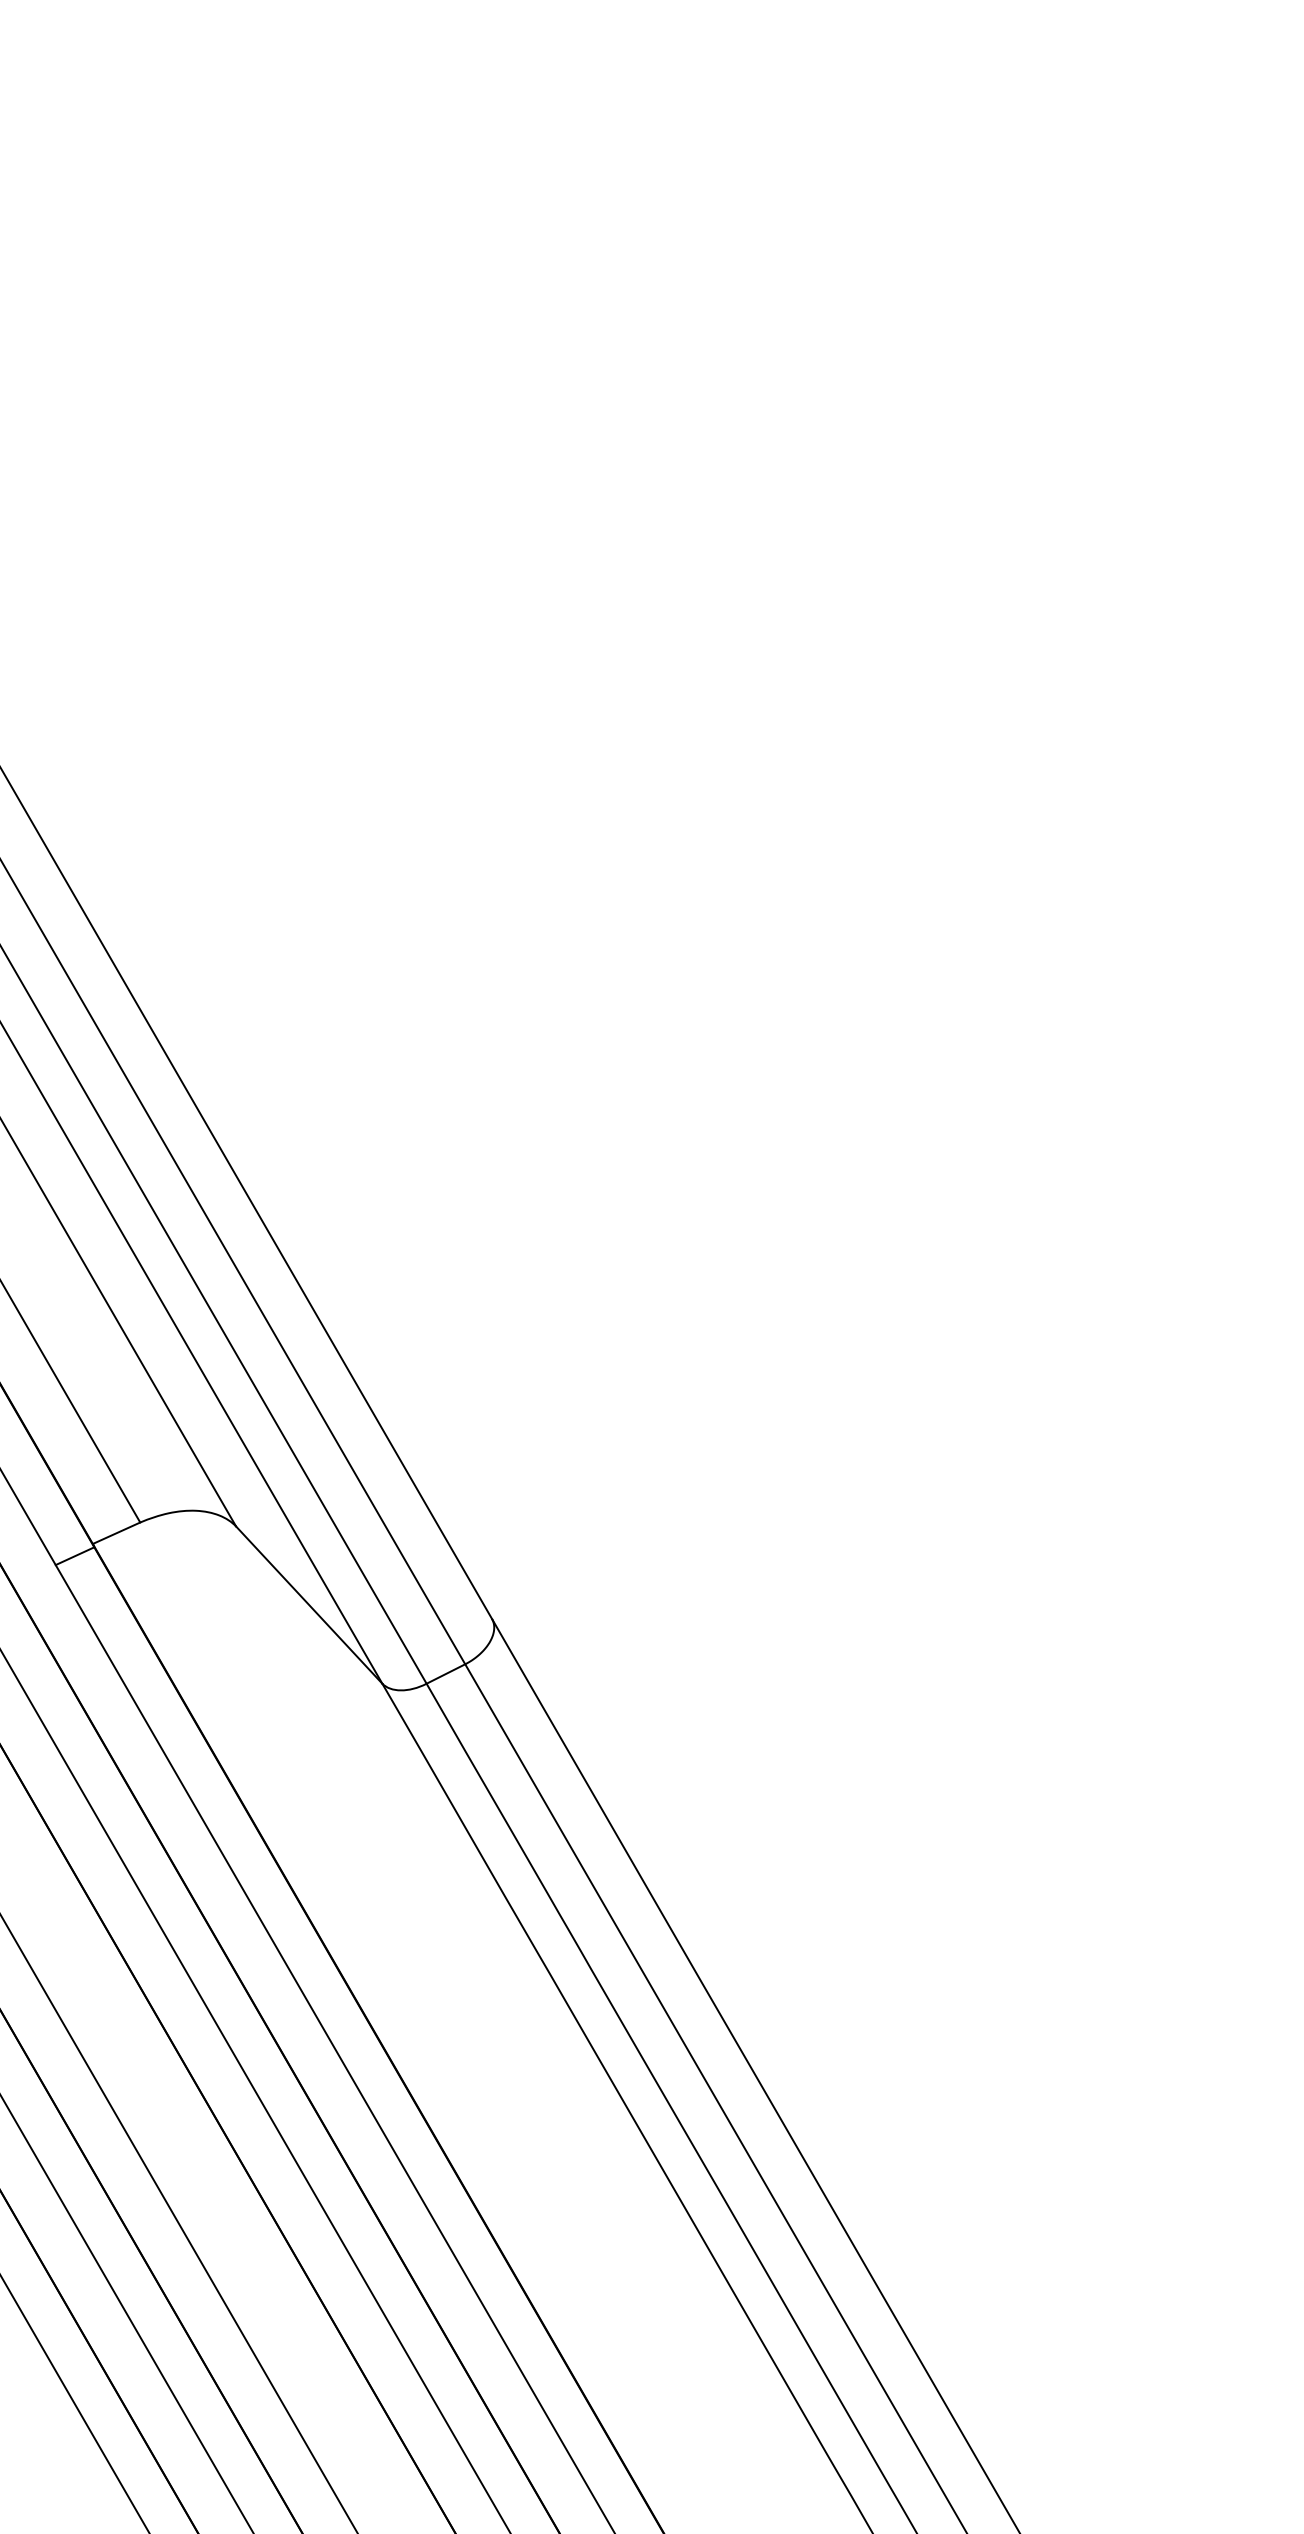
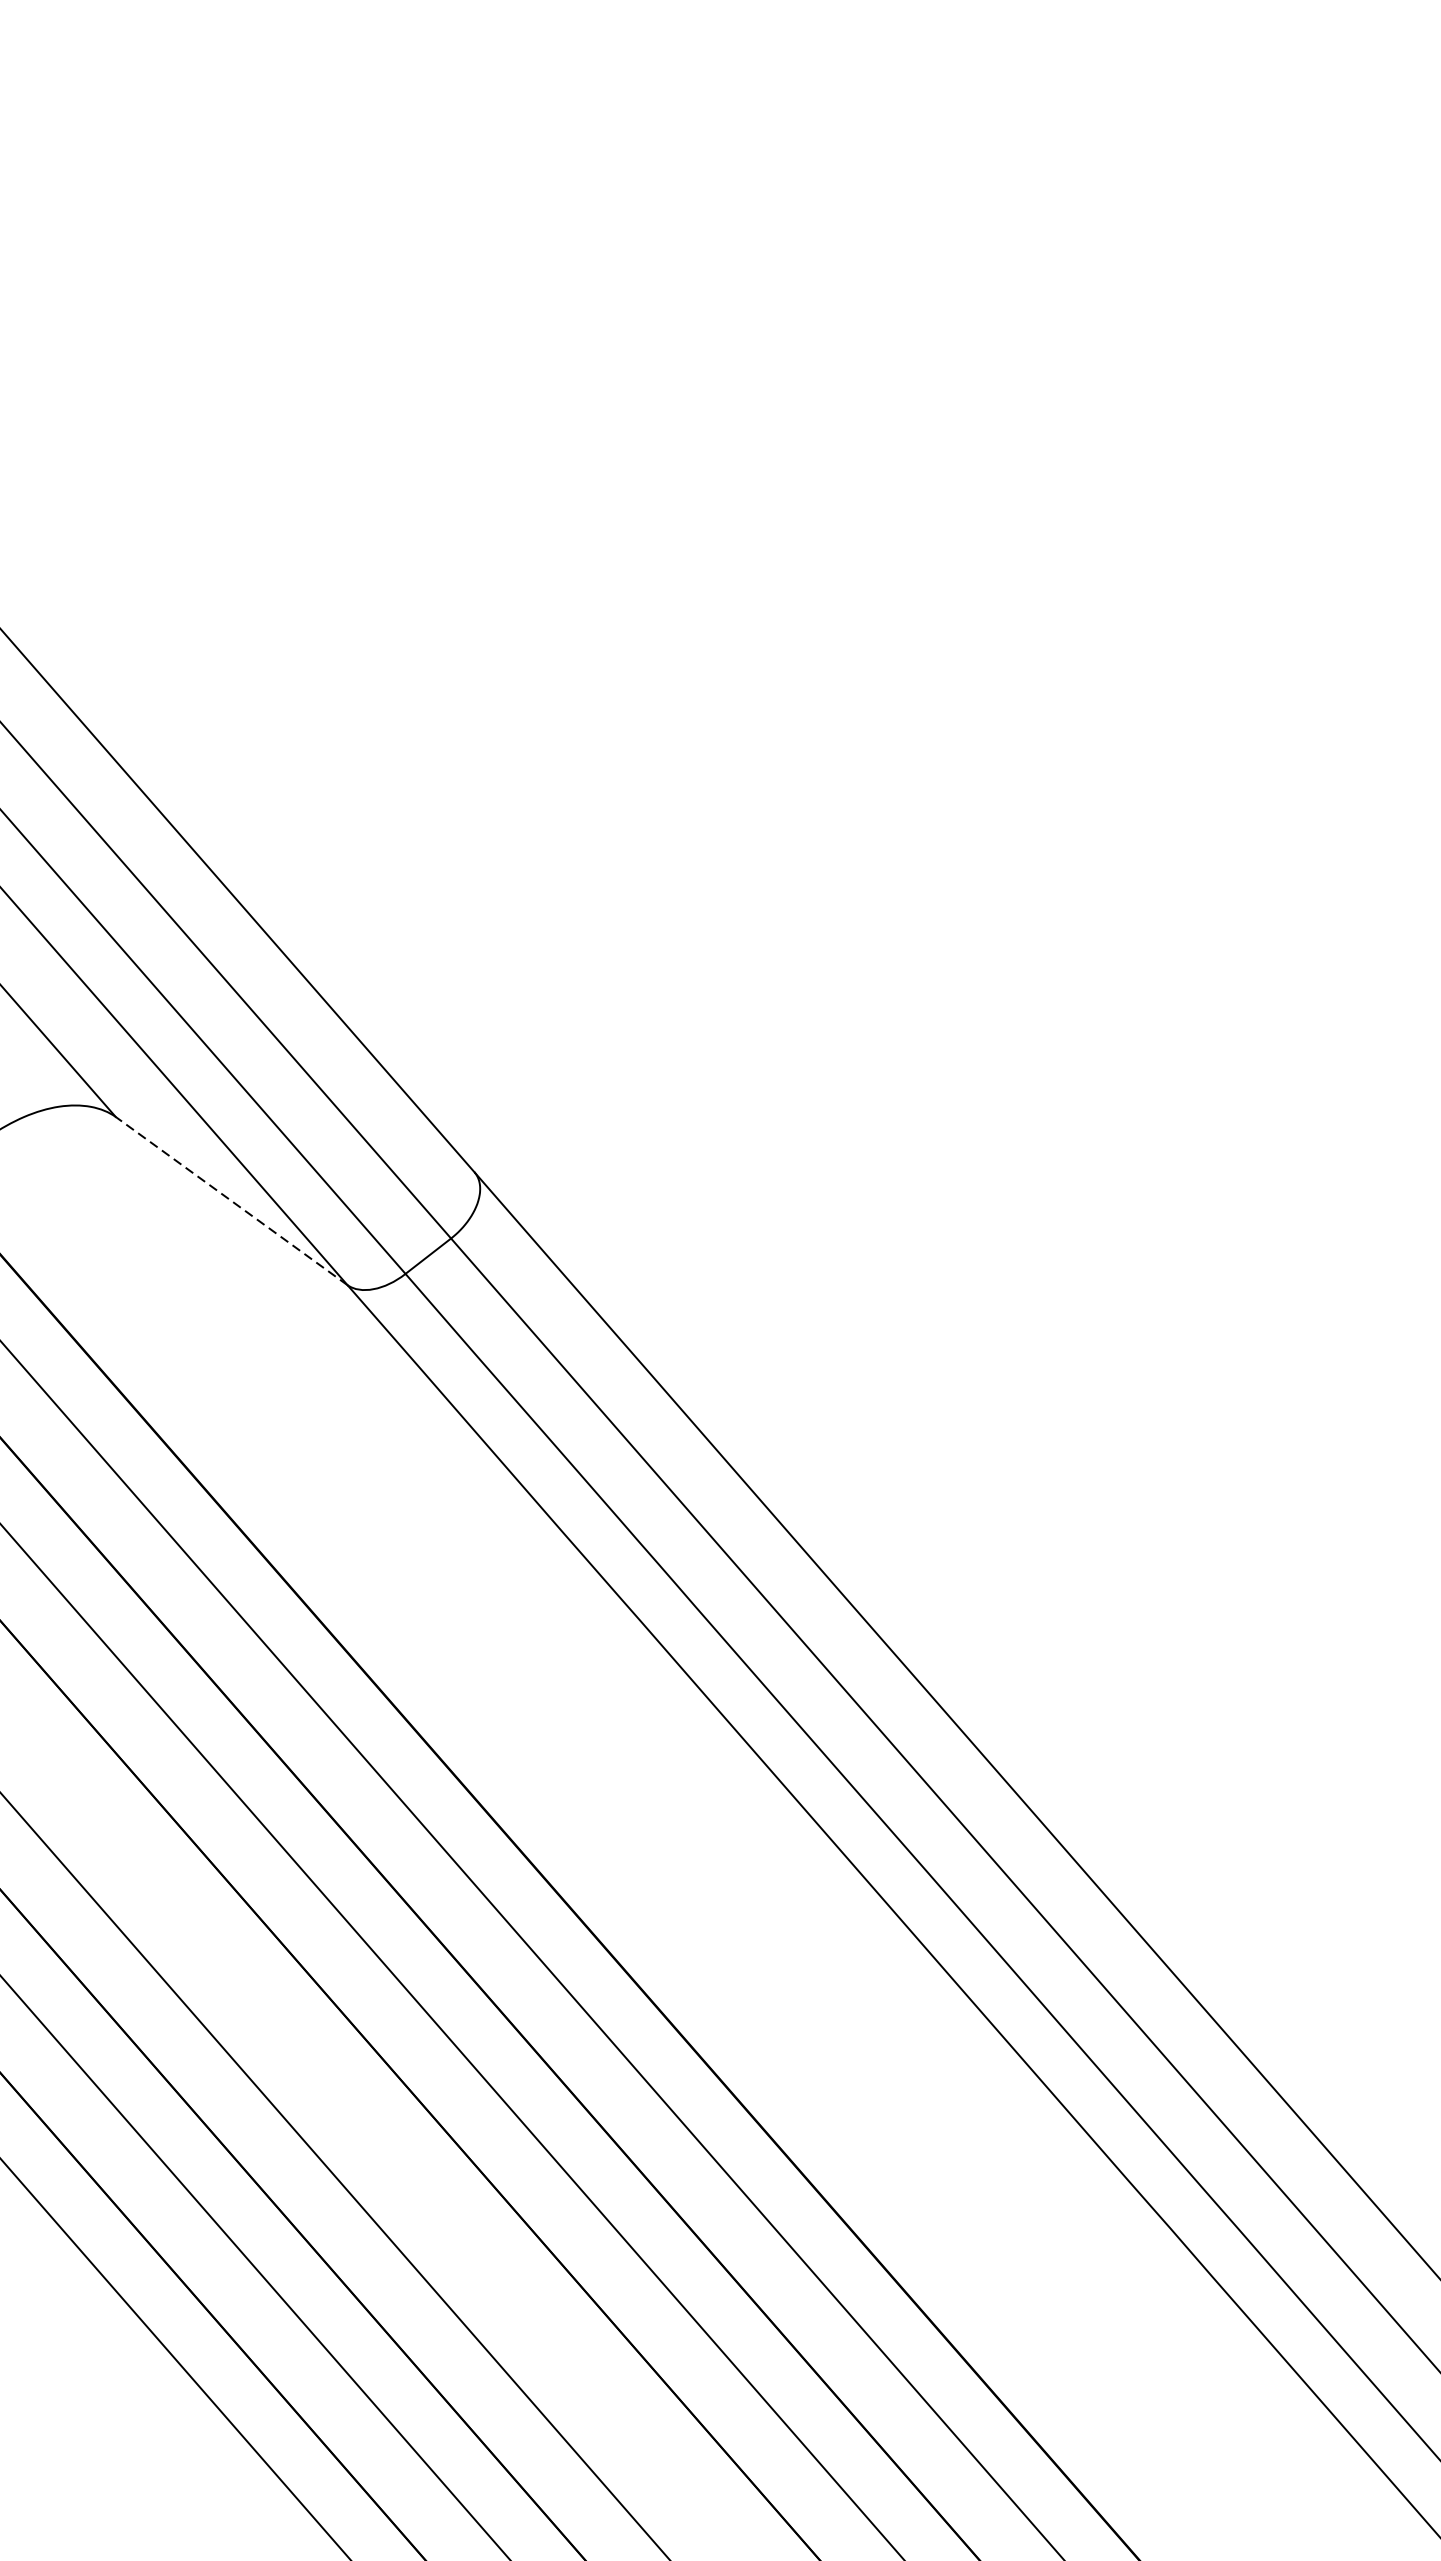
line: (308, 1604) -> (230, 1200), solid -> dashed

